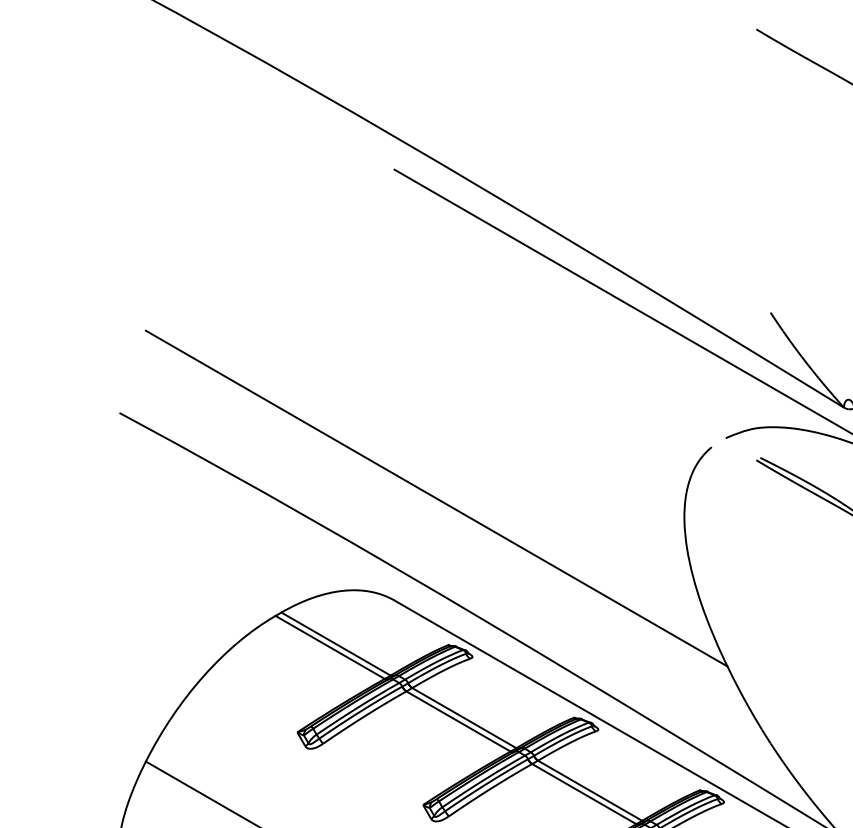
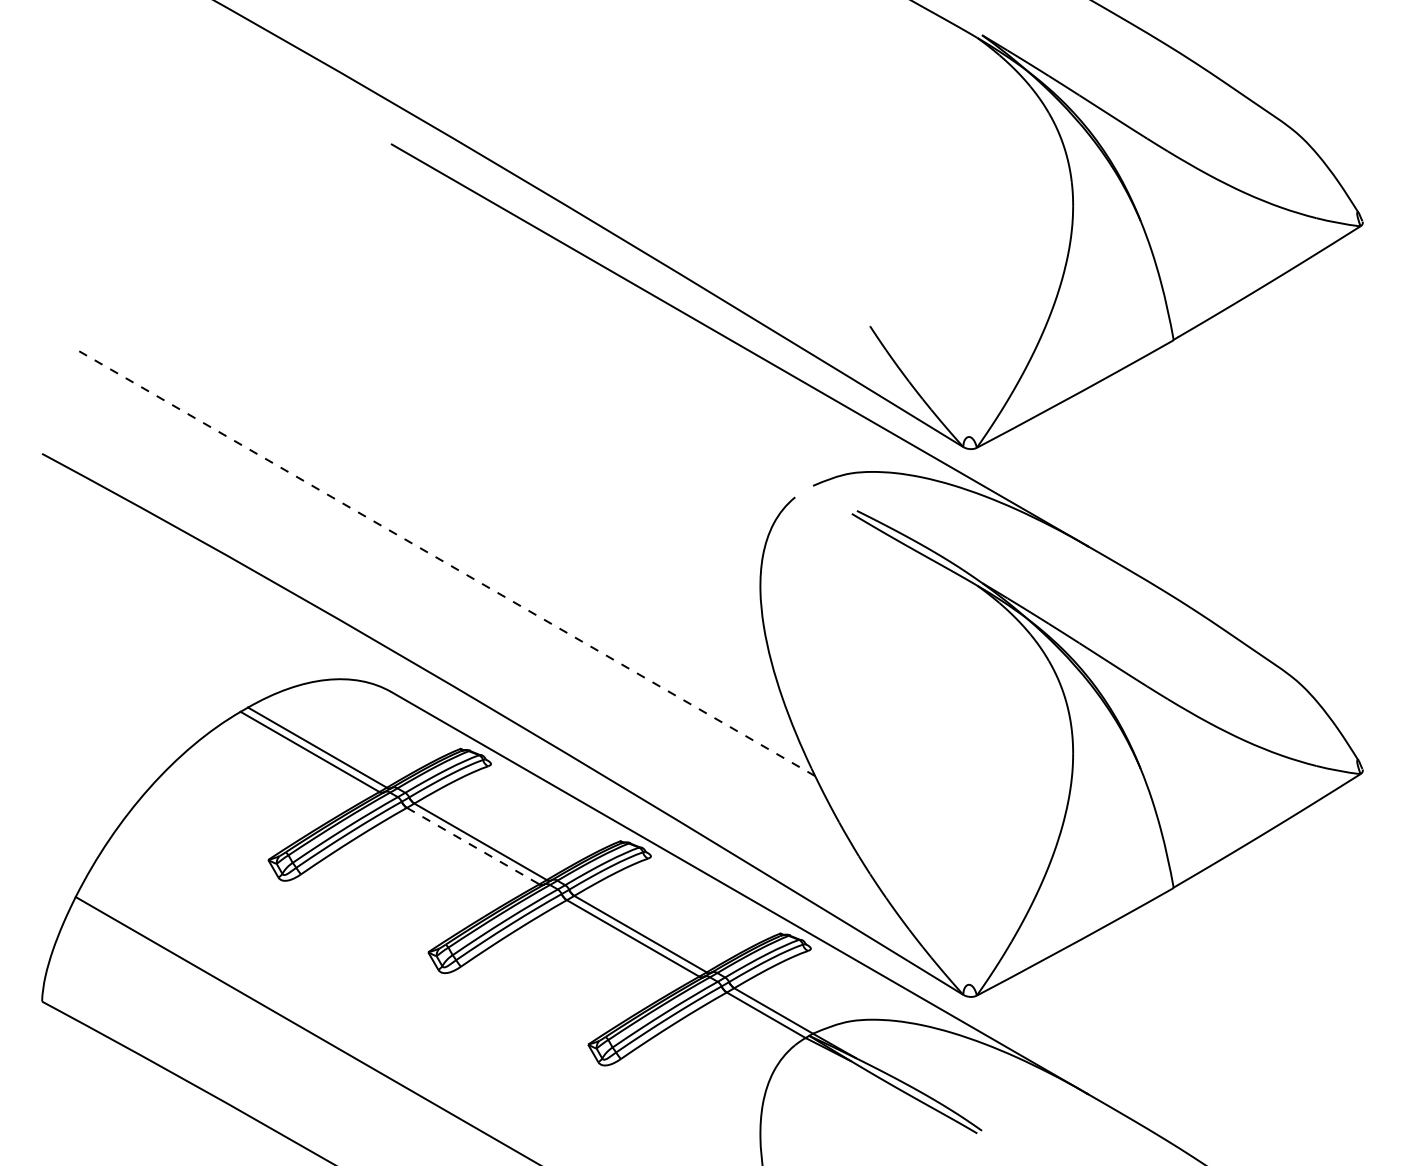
line: (436, 498) -> (445, 562), solid -> dashed
line: (458, 721) -> (473, 846), solid -> dashed

